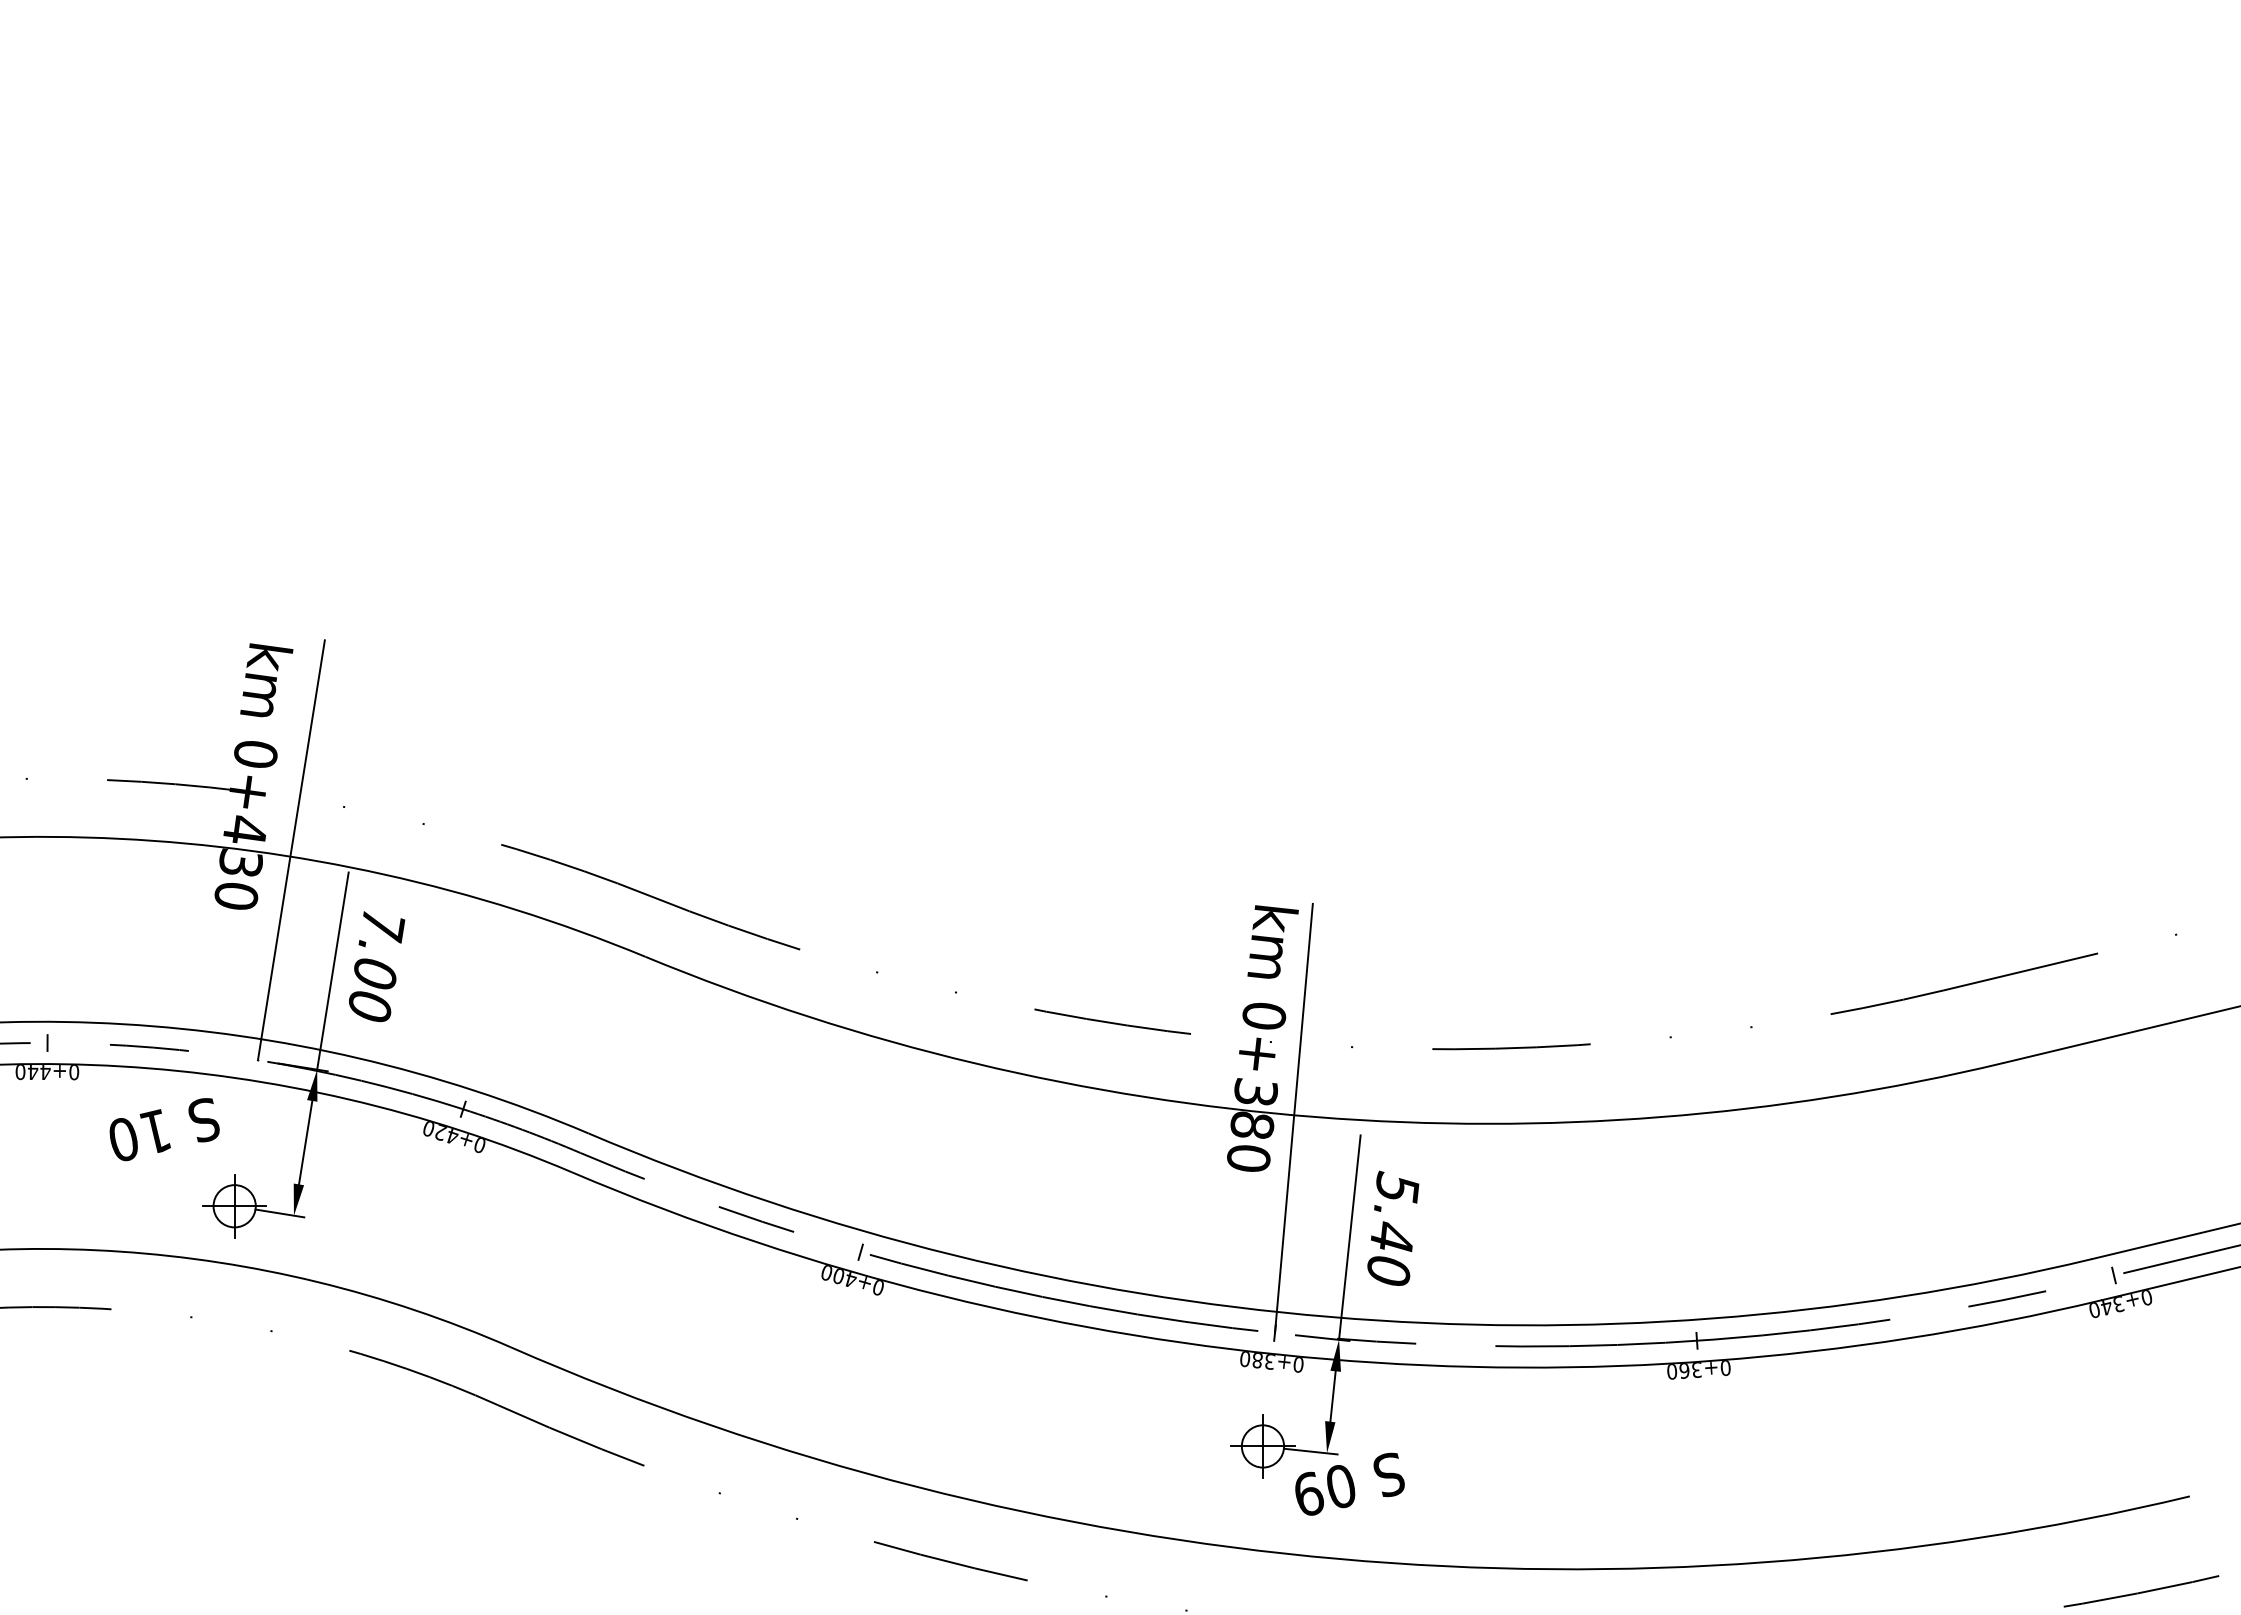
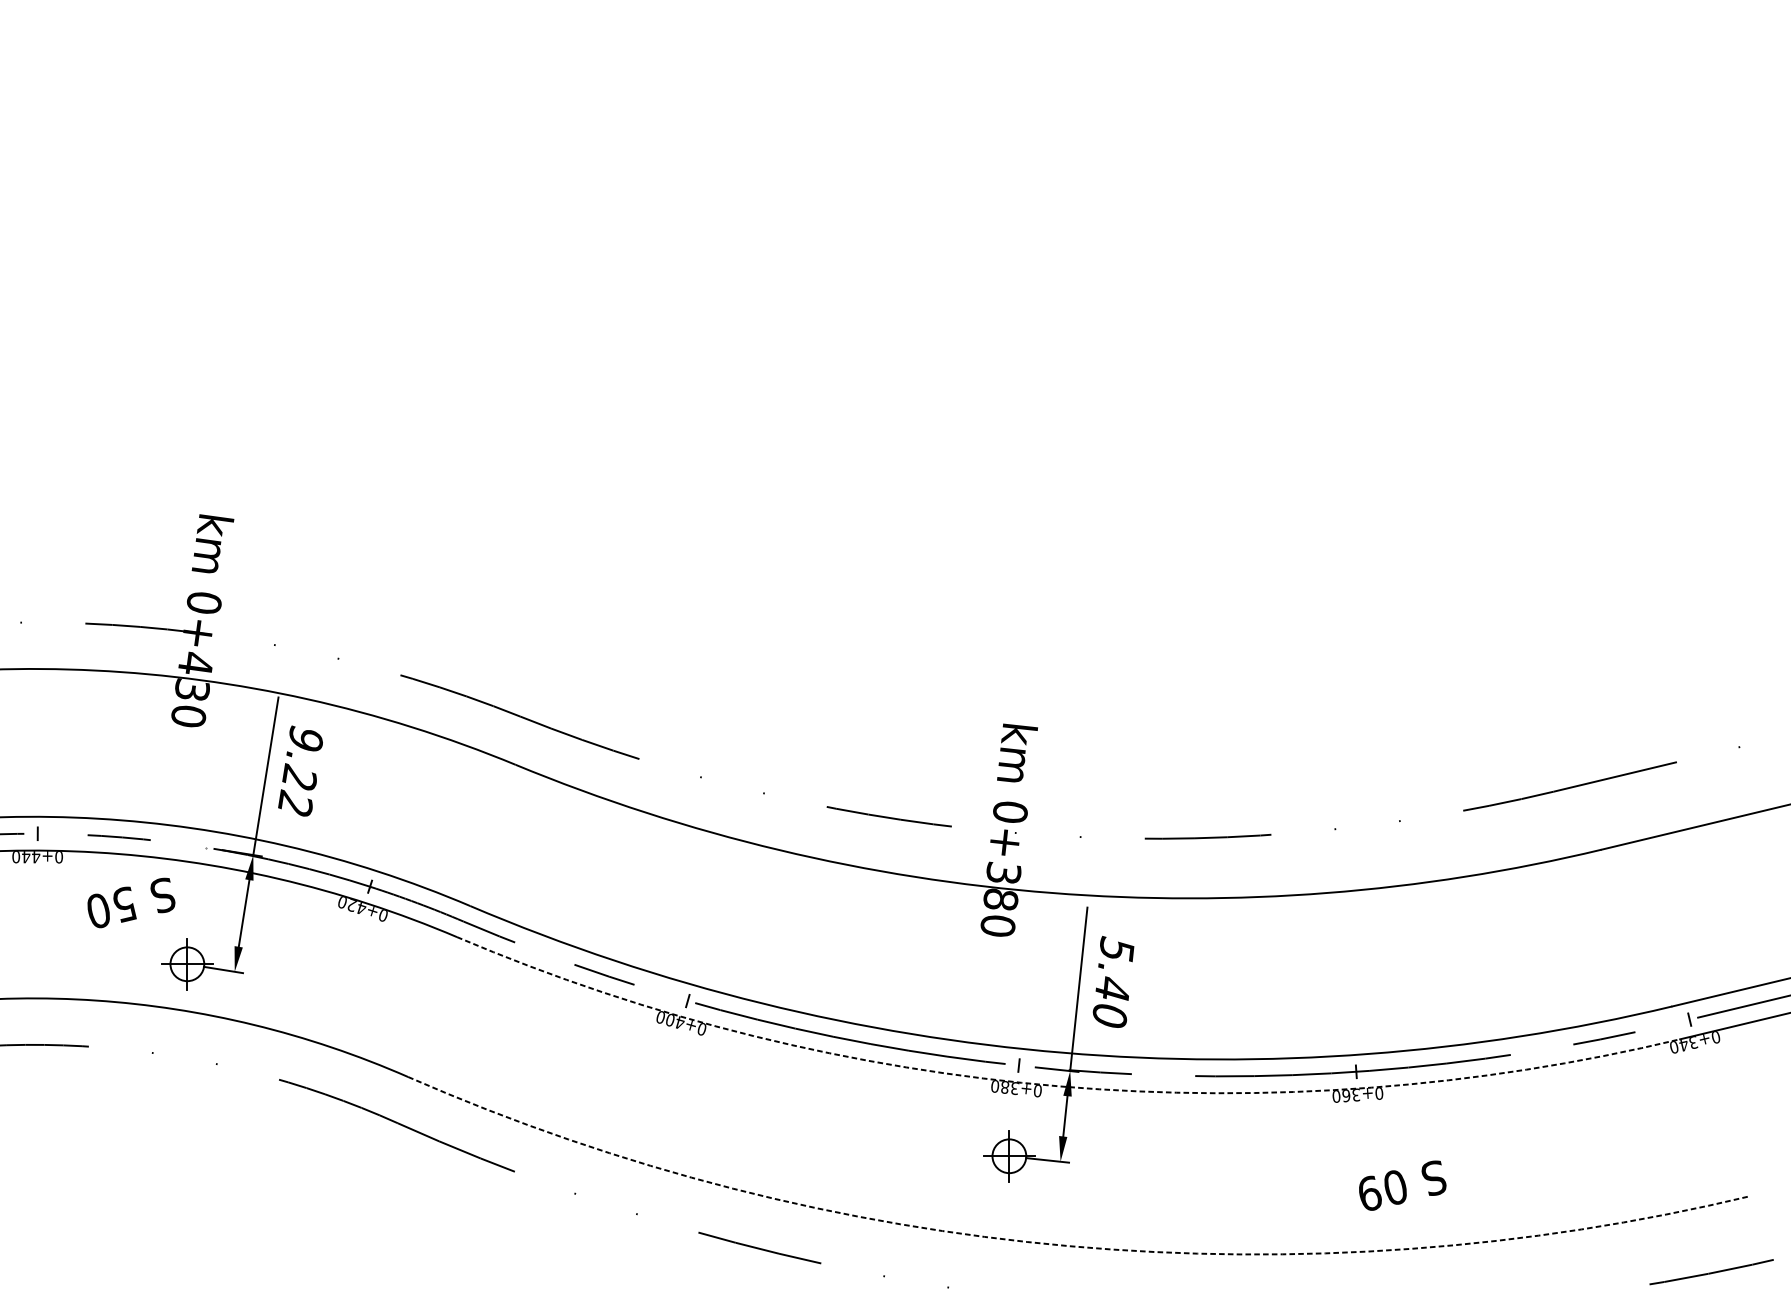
line: (290, 850) -> (231, 679), removed
text: (376, 964) -> (300, 771), 7.00 -> 9.22
line: (1293, 1117) -> (1033, 893), removed
text: (155, 1131) -> (124, 904), 10 -> 50
arc: (1326, 1359) -> (1060, 1086), solid -> dashed
text: (1349, 1483) -> (1402, 1185), moved
arc: (1338, 1558) -> (1069, 1245), solid -> dashed

